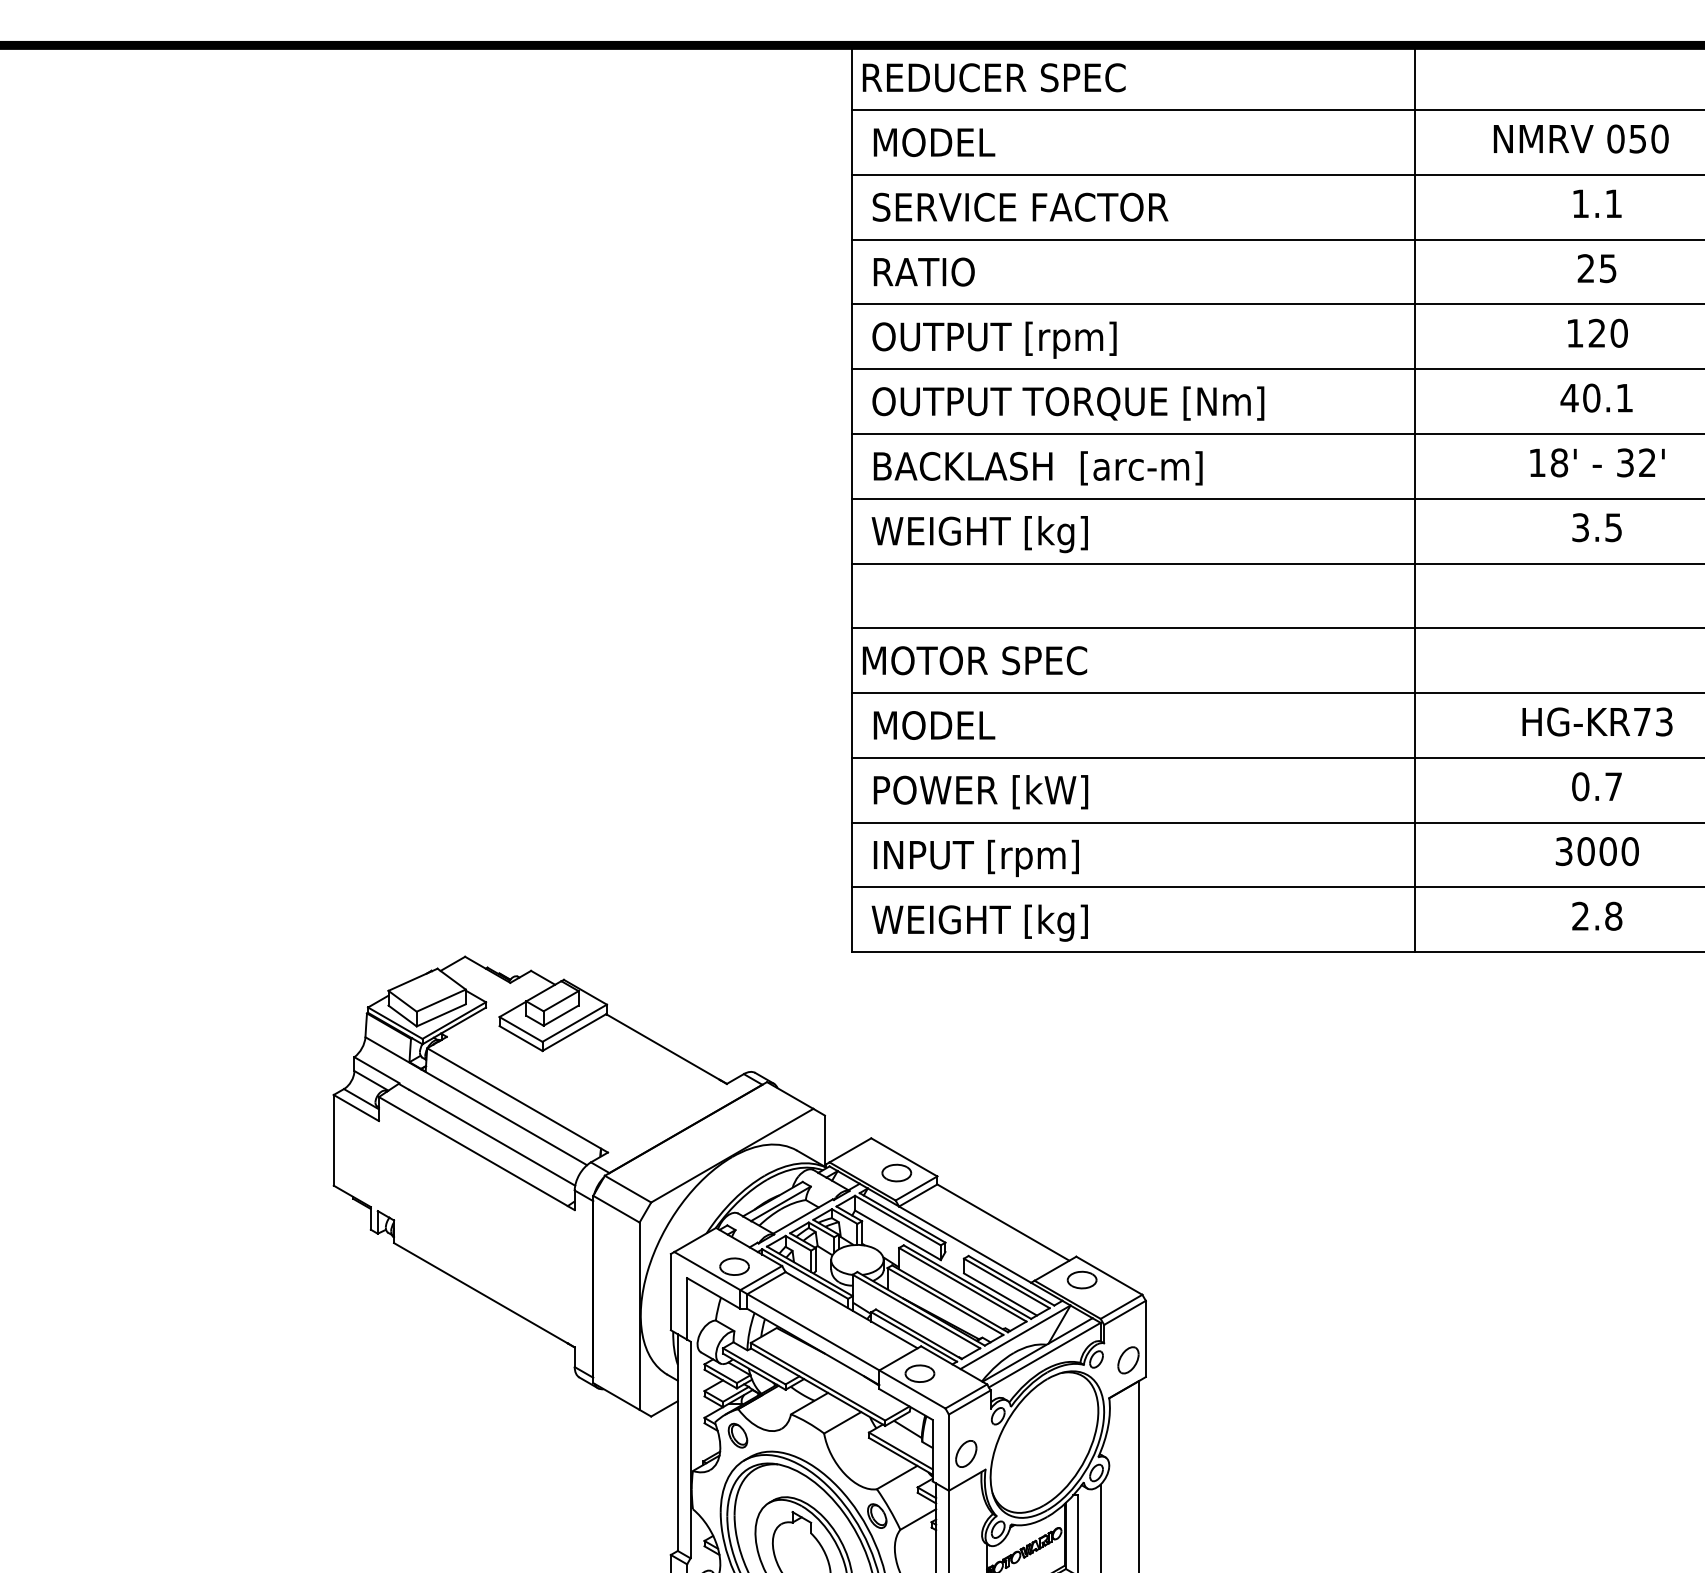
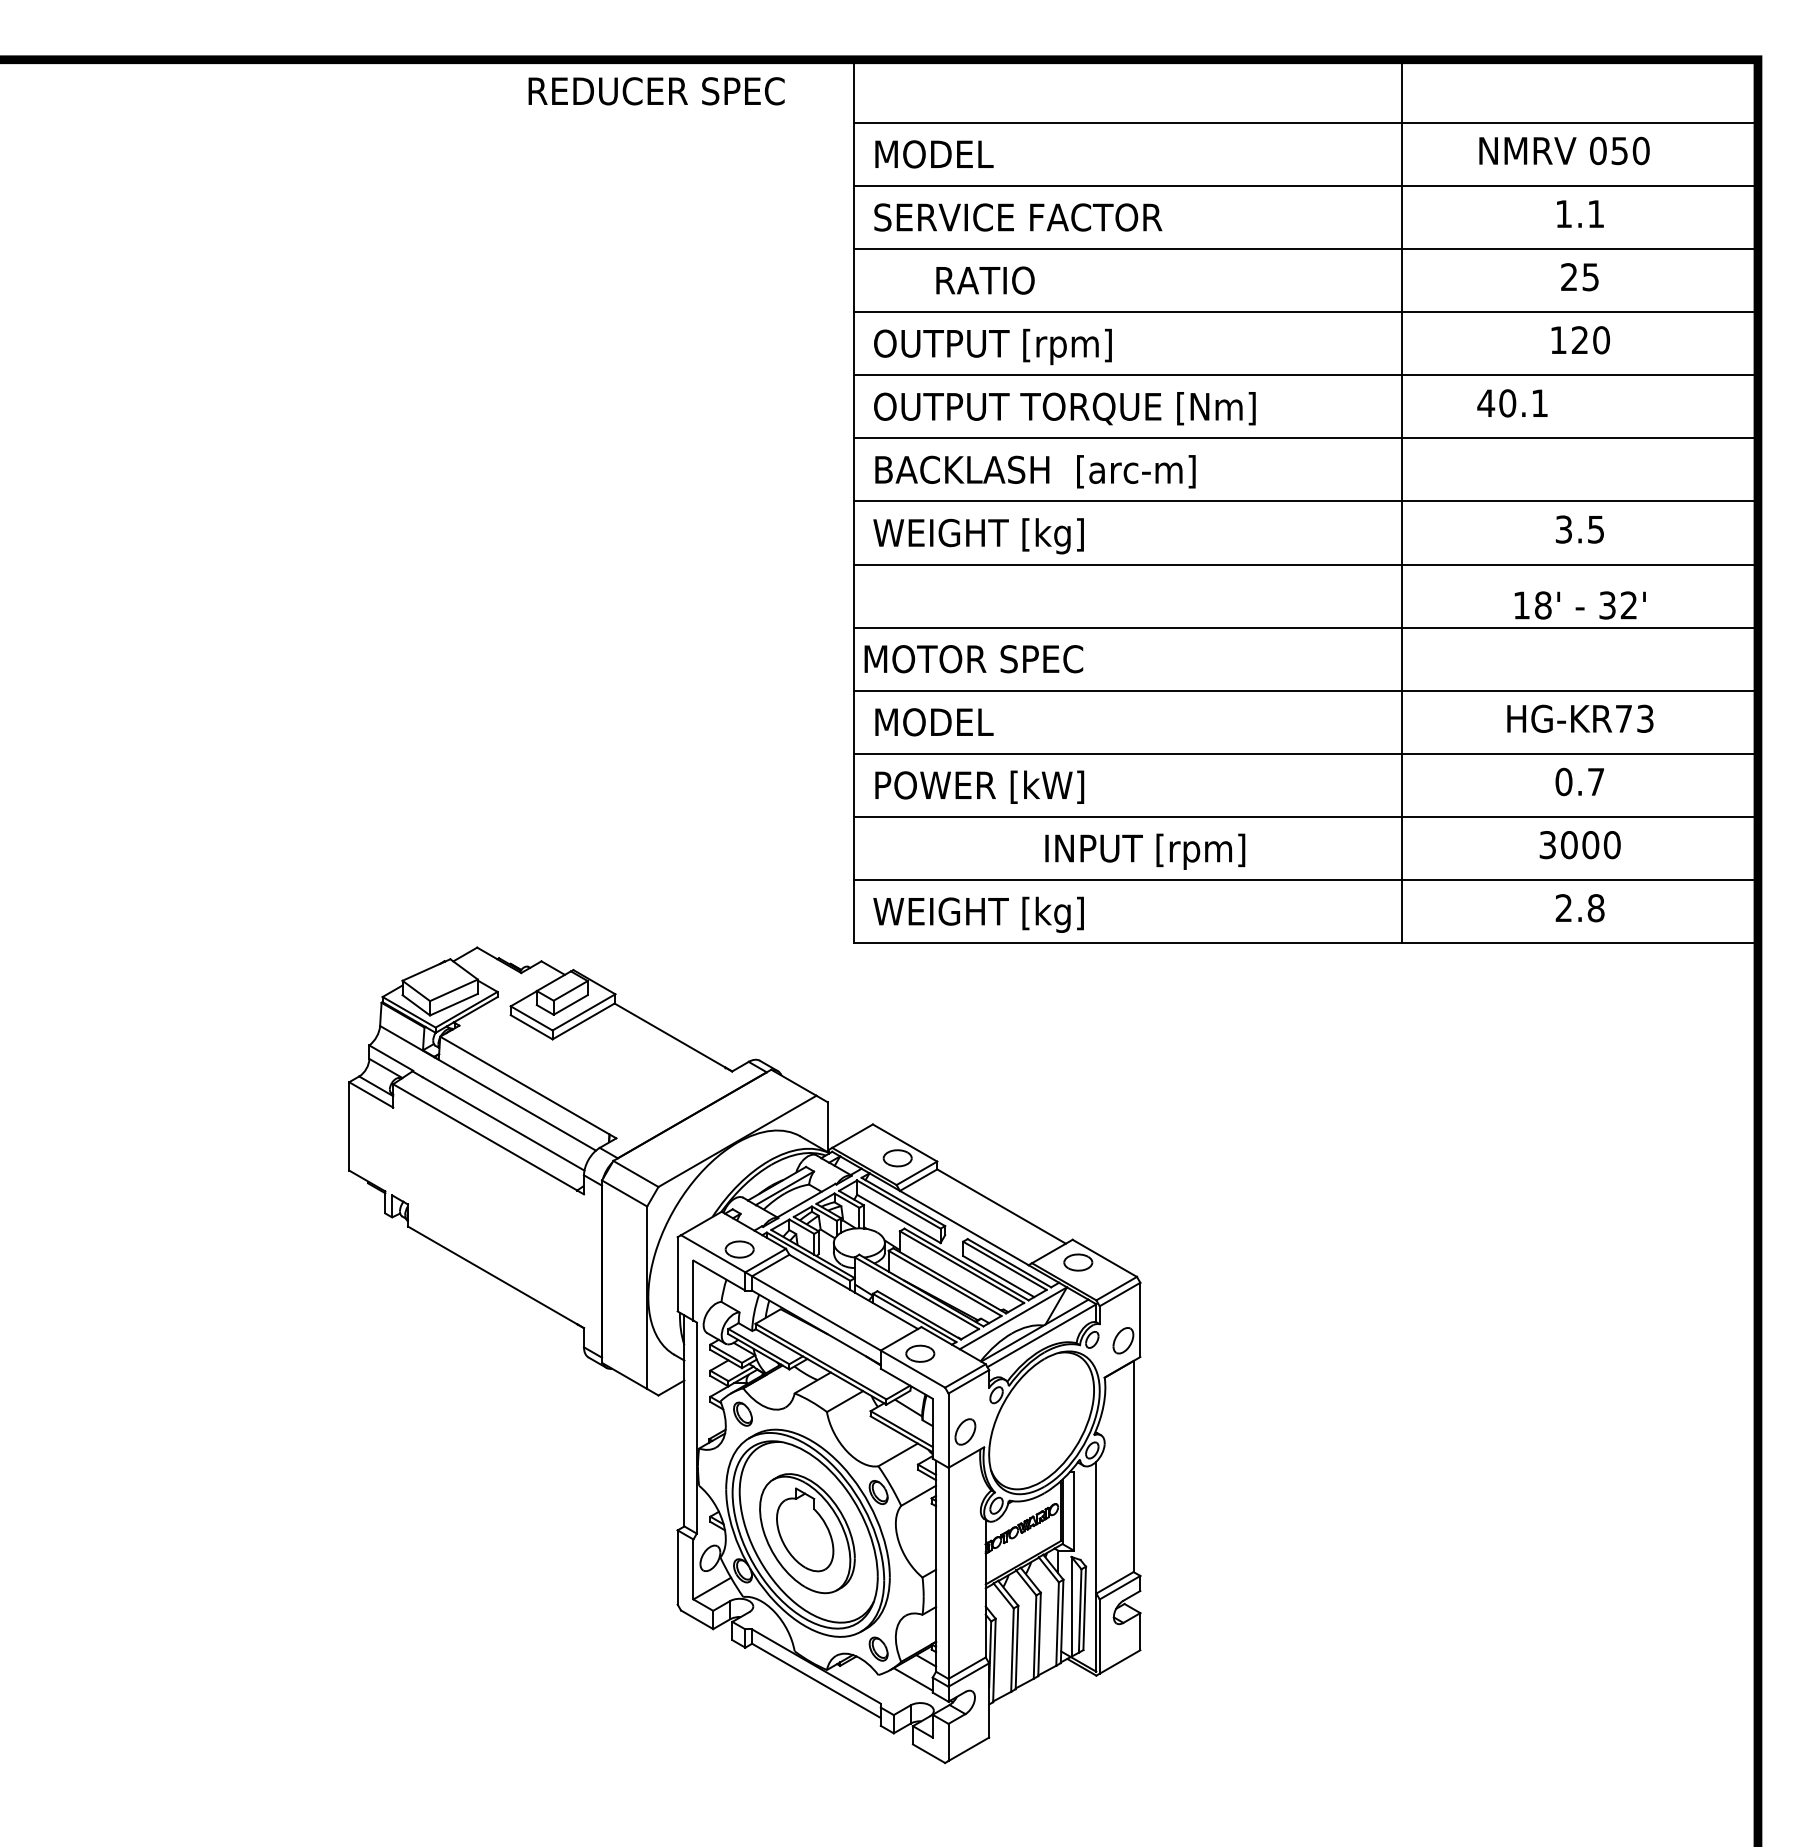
text: (994, 77) -> (656, 91), moved
text: (924, 271) -> (985, 280), moved
text: (1596, 398) -> (1512, 403), moved
text: (1596, 462) -> (1579, 605), moved
text: (976, 858) -> (1145, 851), moved

